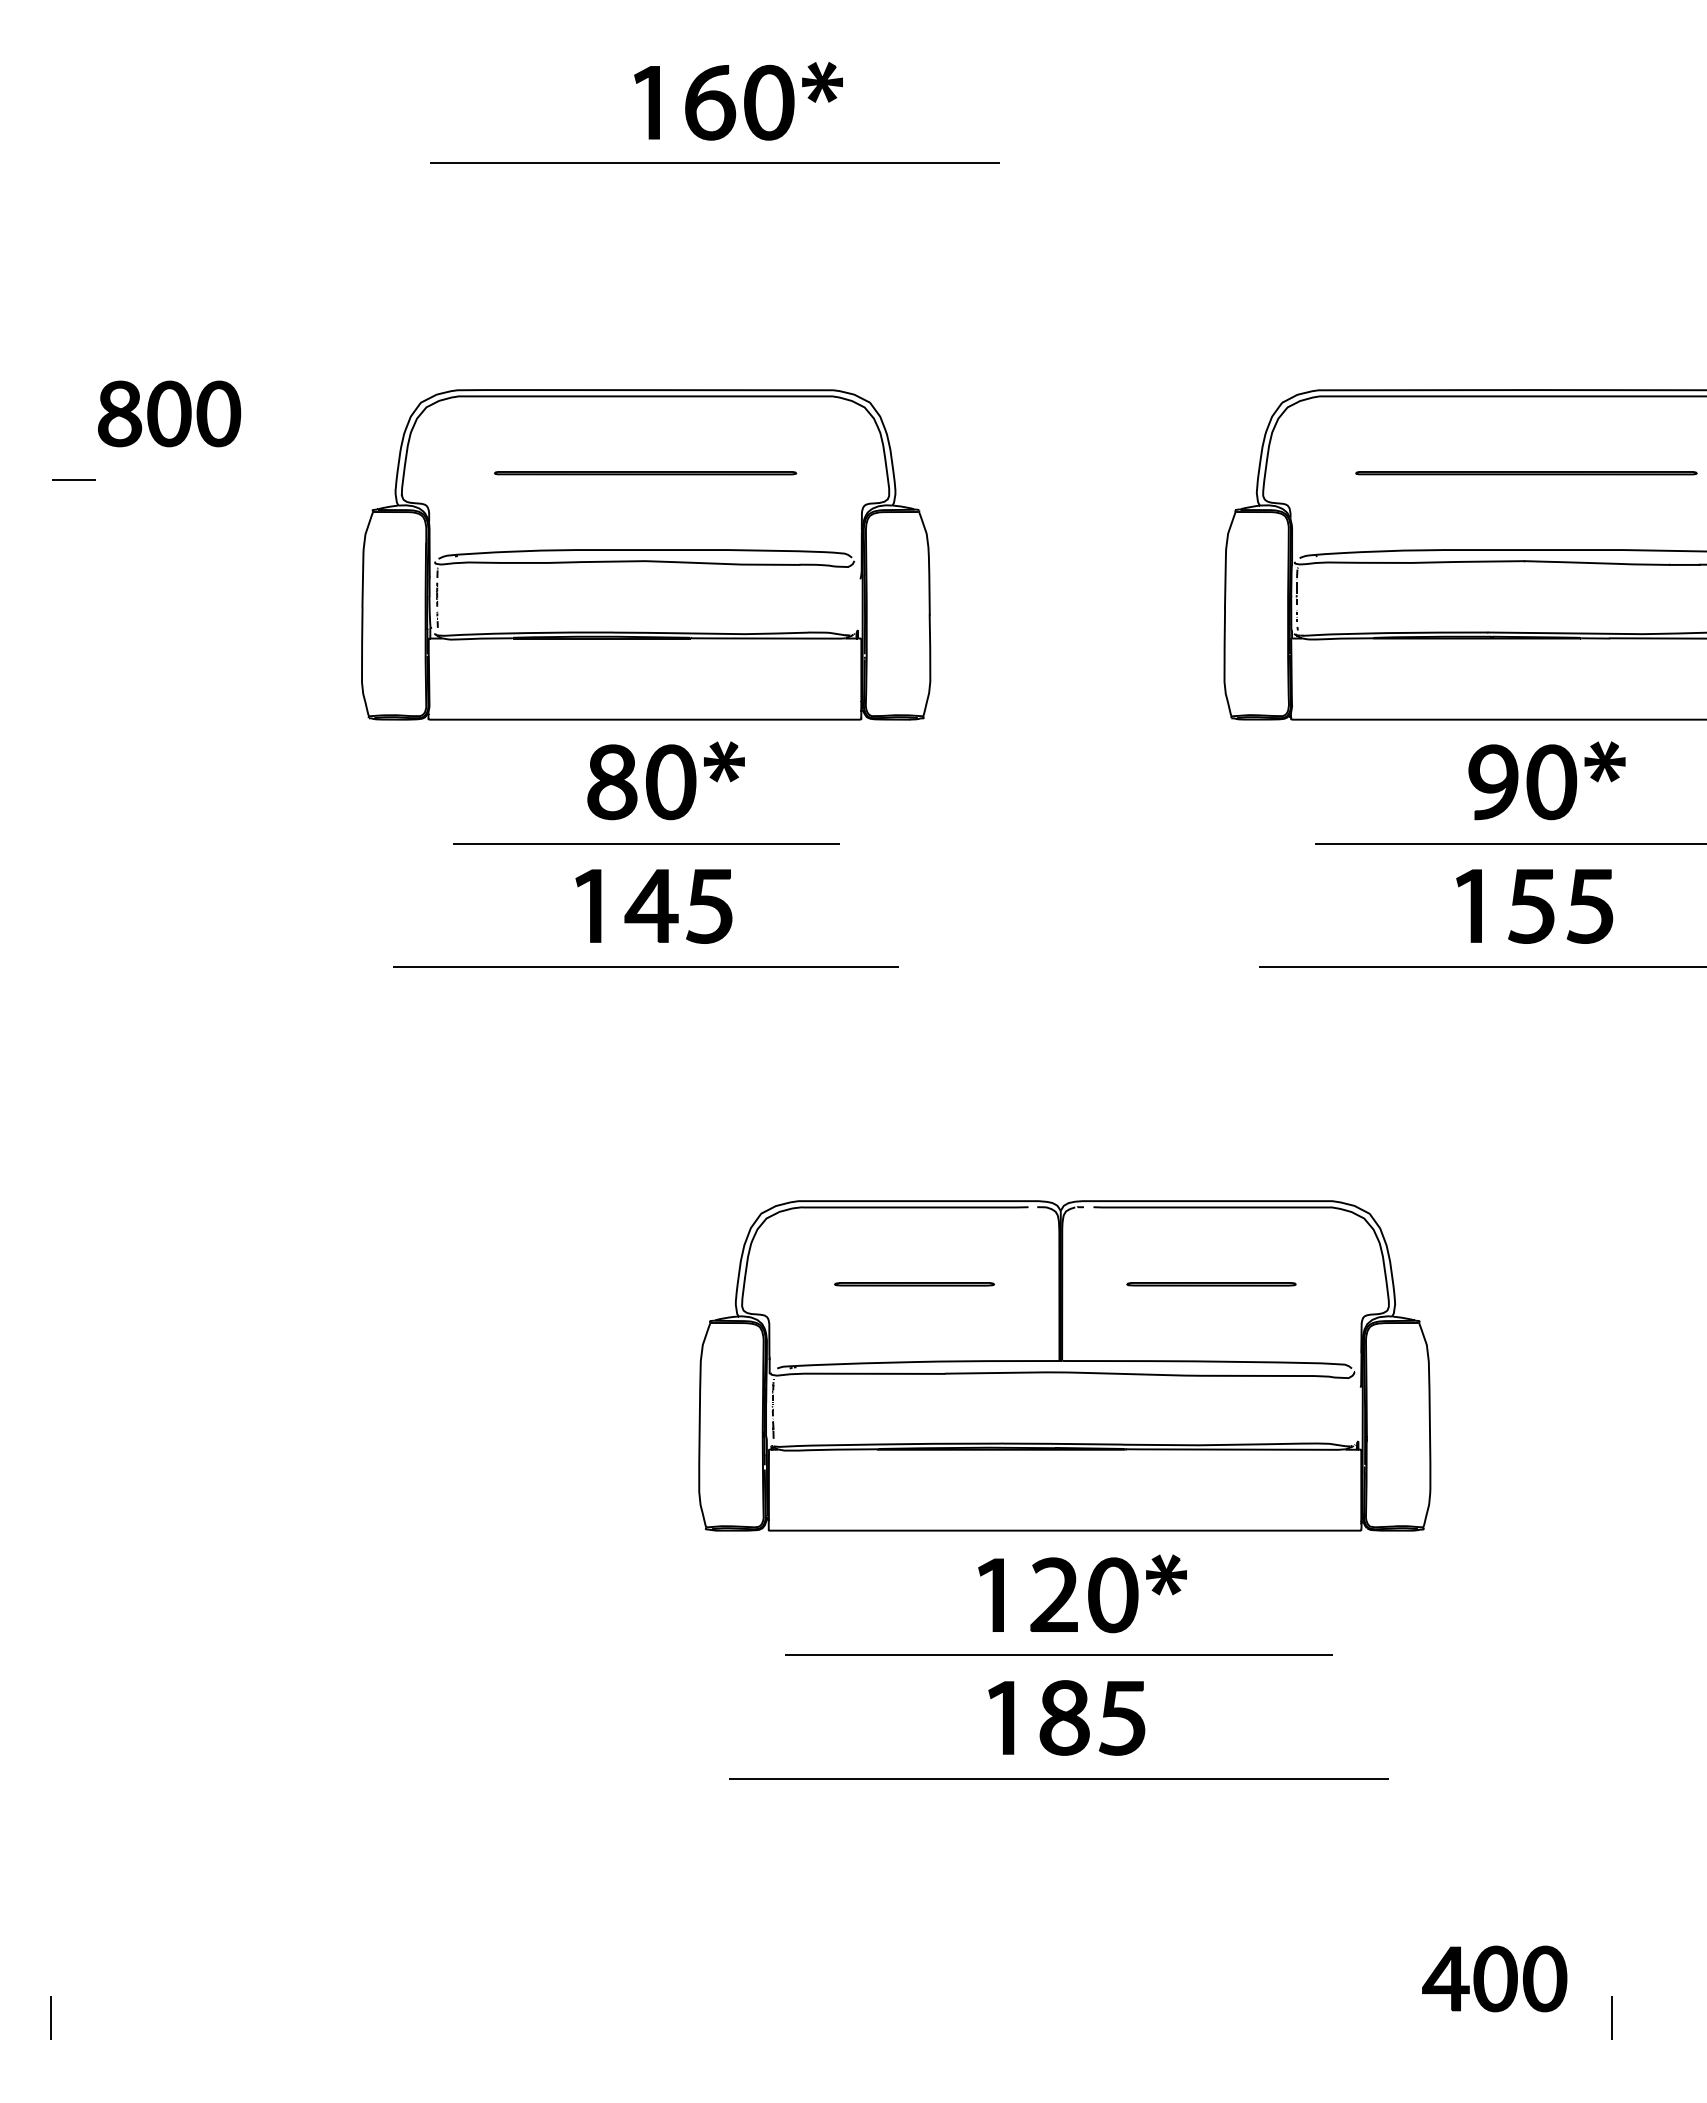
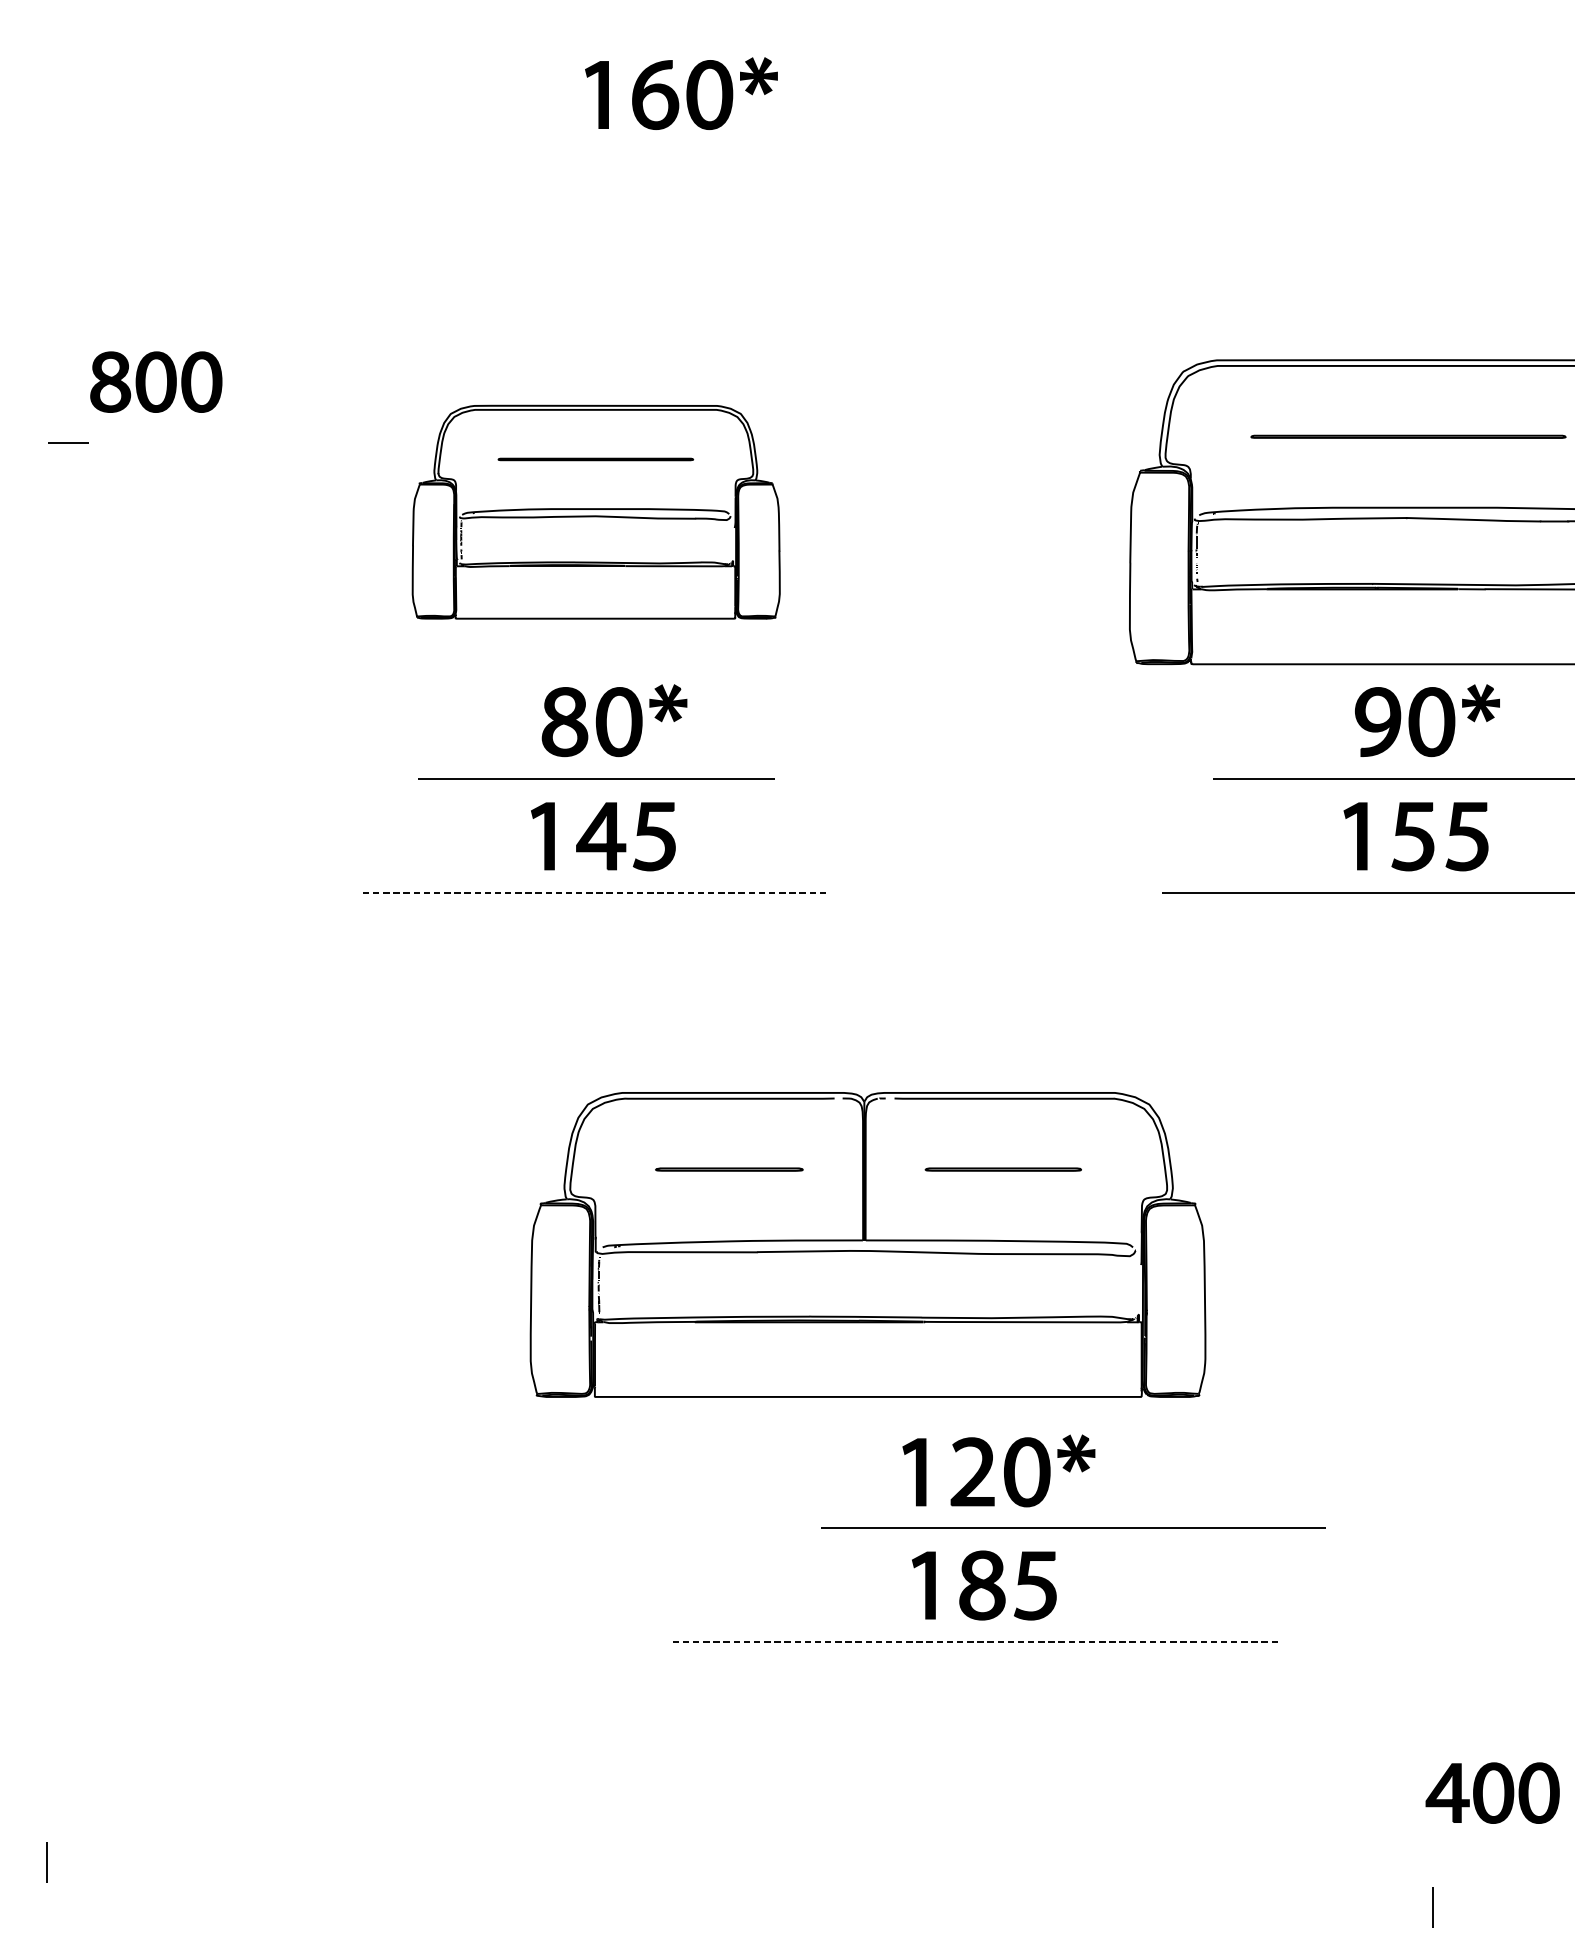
line: (714, 162) -> (659, 150), removed
part: (646, 554) -> (596, 511), size x0.7
line: (646, 967) -> (596, 892), solid -> dashed
part: (1064, 1365) -> (867, 1244), moved
line: (1058, 1654) -> (1072, 1526), moved
line: (1058, 1779) -> (976, 1642), solid -> dashed
part: (1494, 1978) -> (1492, 1792), moved
line: (1611, 2017) -> (1432, 1907), moved

